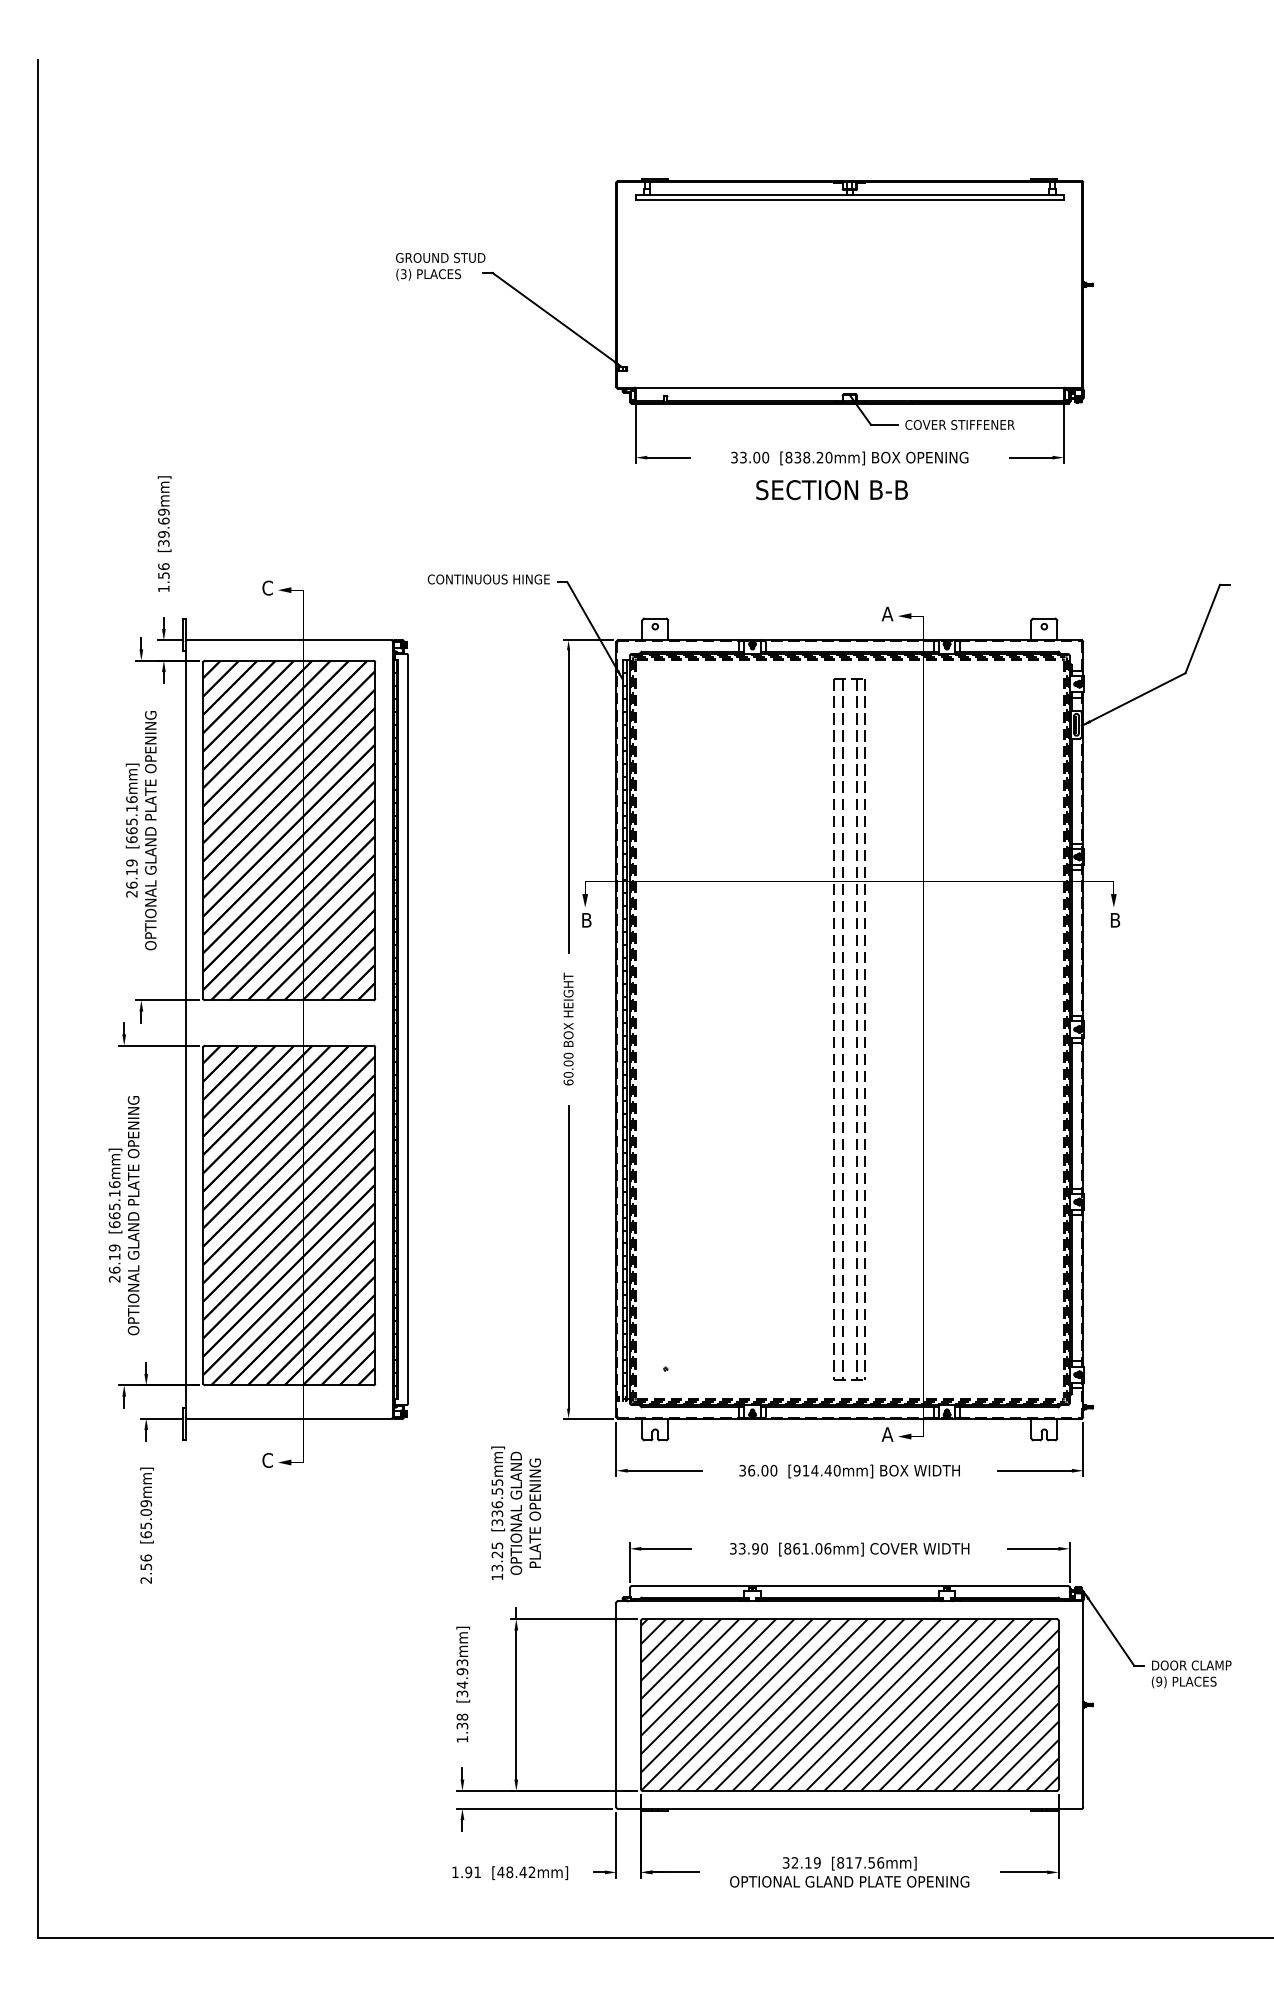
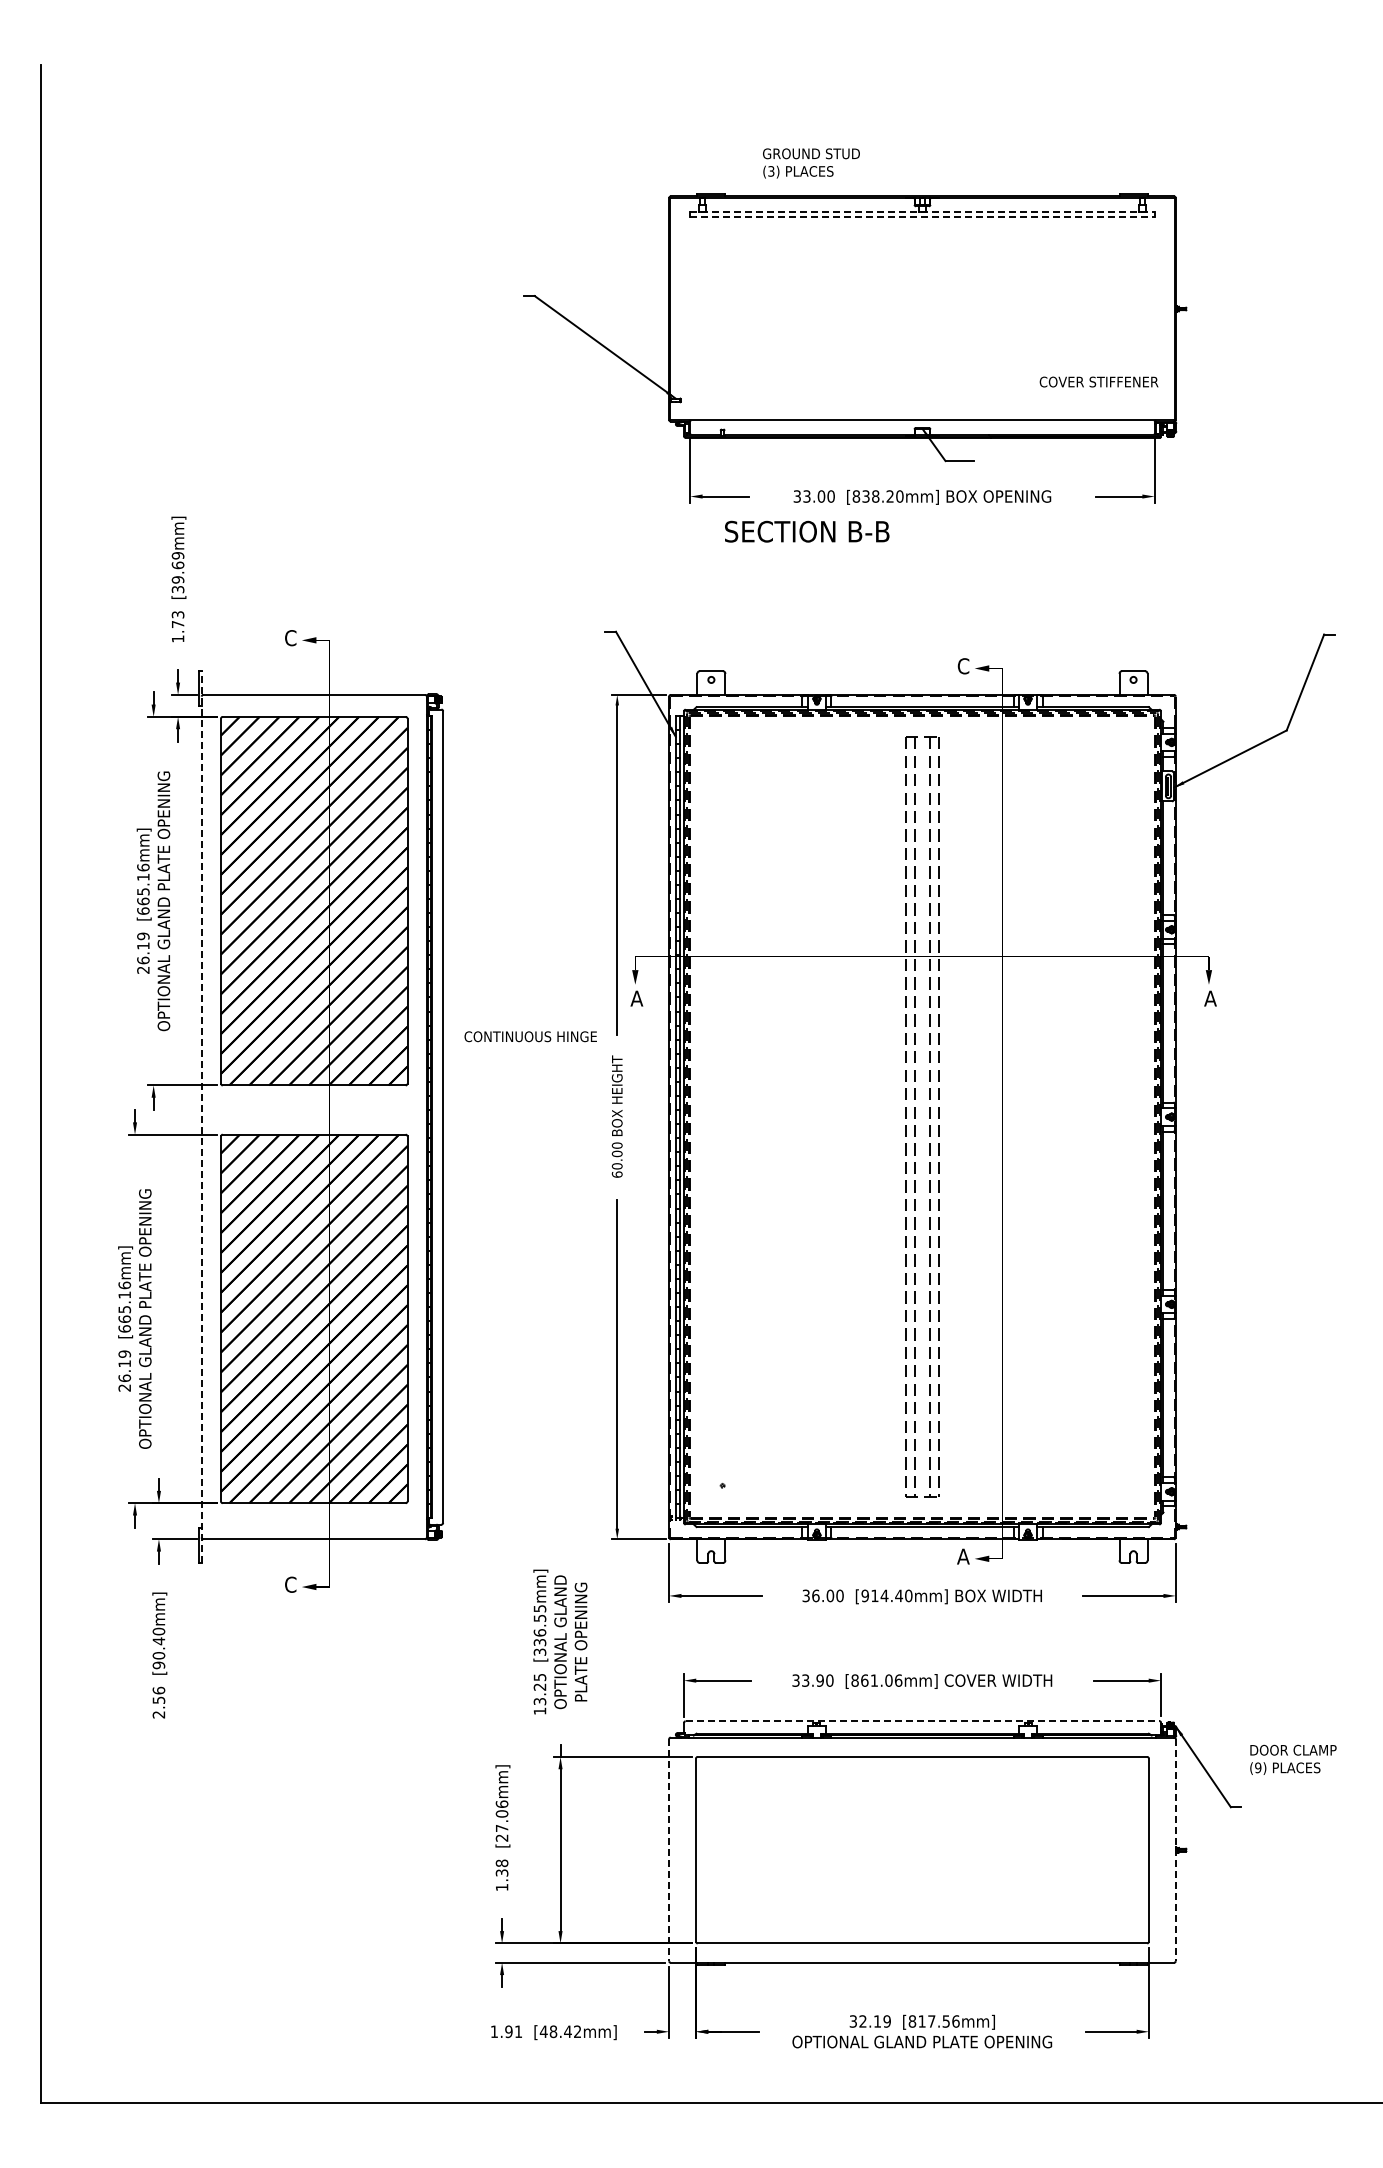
line: (850, 194) -> (923, 211), solid -> dashed
line: (850, 200) -> (923, 217), solid -> dashed
text: (440, 266) -> (811, 163), moved
text: (959, 424) -> (1098, 381), moved
text: (832, 489) -> (807, 531), moved
text: (163, 570) -> (177, 619), 1.56 -> 1.73
text: (488, 579) -> (530, 1036), moved
text: (887, 614) -> (963, 666), A -> C
text: (586, 920) -> (636, 998), B -> A
text: (1115, 920) -> (1210, 998), B -> A
line: (185, 1029) -> (201, 1117), solid -> dashed
text: (145, 1519) -> (158, 1648), [65.09mm] -> [90.40mm]
line: (850, 1586) -> (923, 1721), solid -> dashed
text: (1191, 1673) -> (1293, 1759), moved
text: (461, 1677) -> (501, 1820), [34.93mm] -> [27.06mm]
hatch: (848, 1704) -> (921, 1849), removed
line: (616, 1705) -> (669, 1850), solid -> dashed
line: (1083, 1705) -> (1175, 1850), solid -> dashed

